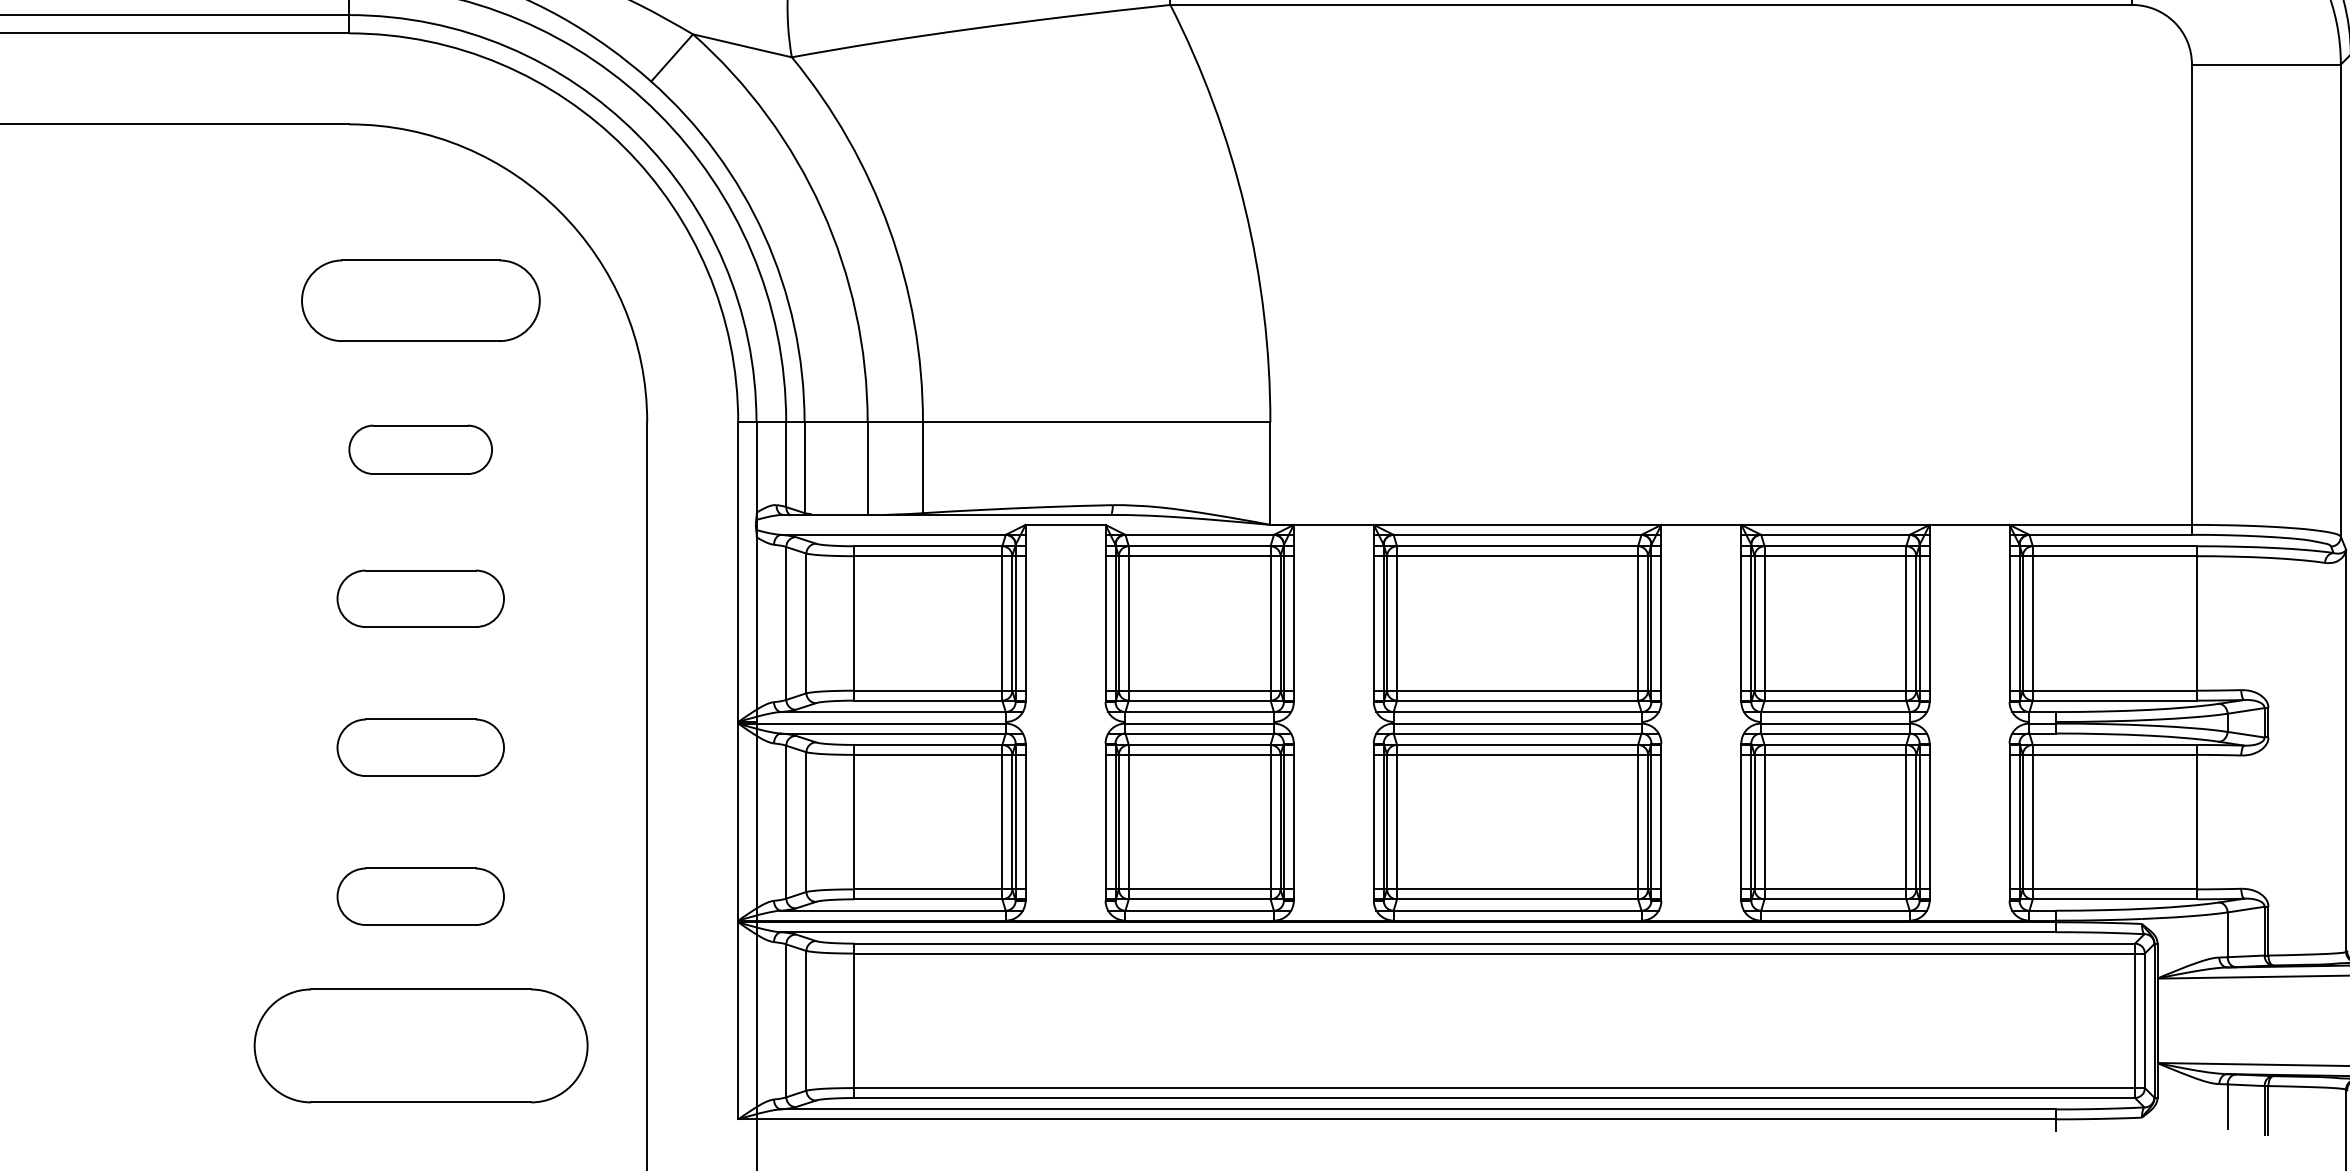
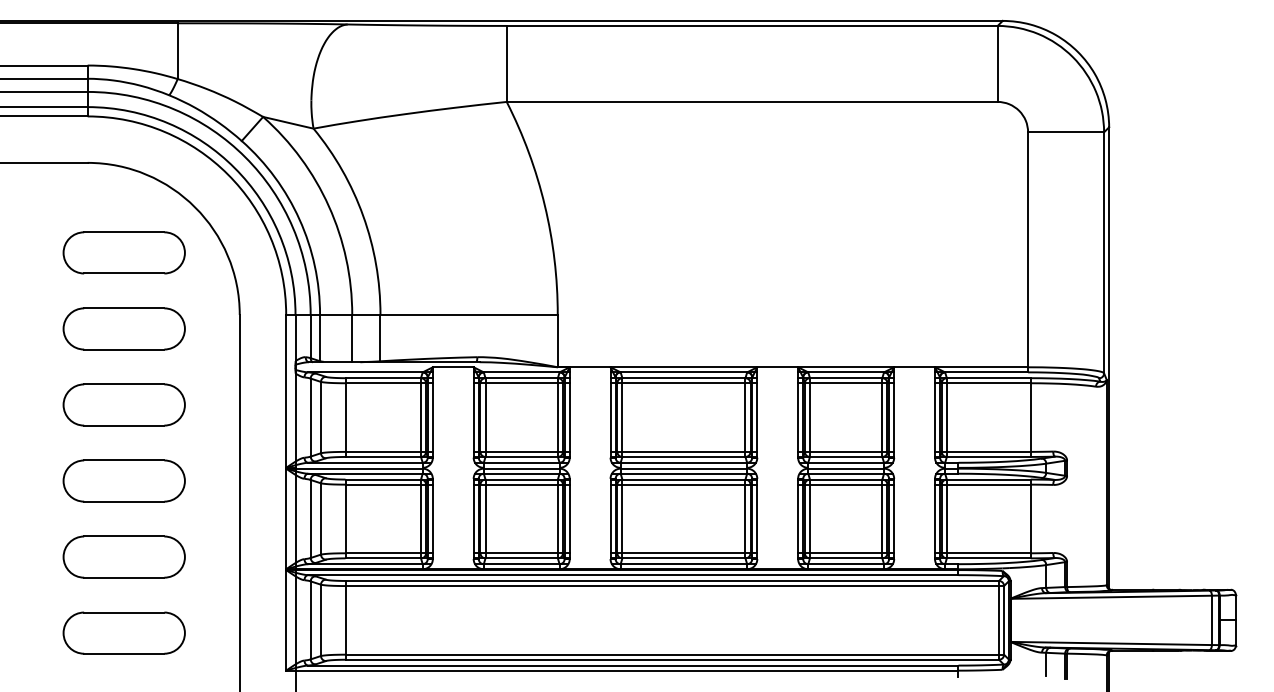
part: (419, 448) -> (123, 328), size x1.67
part: (419, 597) -> (123, 404), size x1.43
part: (419, 746) -> (123, 480), size x1.43
part: (419, 895) -> (123, 556), size x1.43
part: (419, 1044) -> (123, 632), size x0.71

